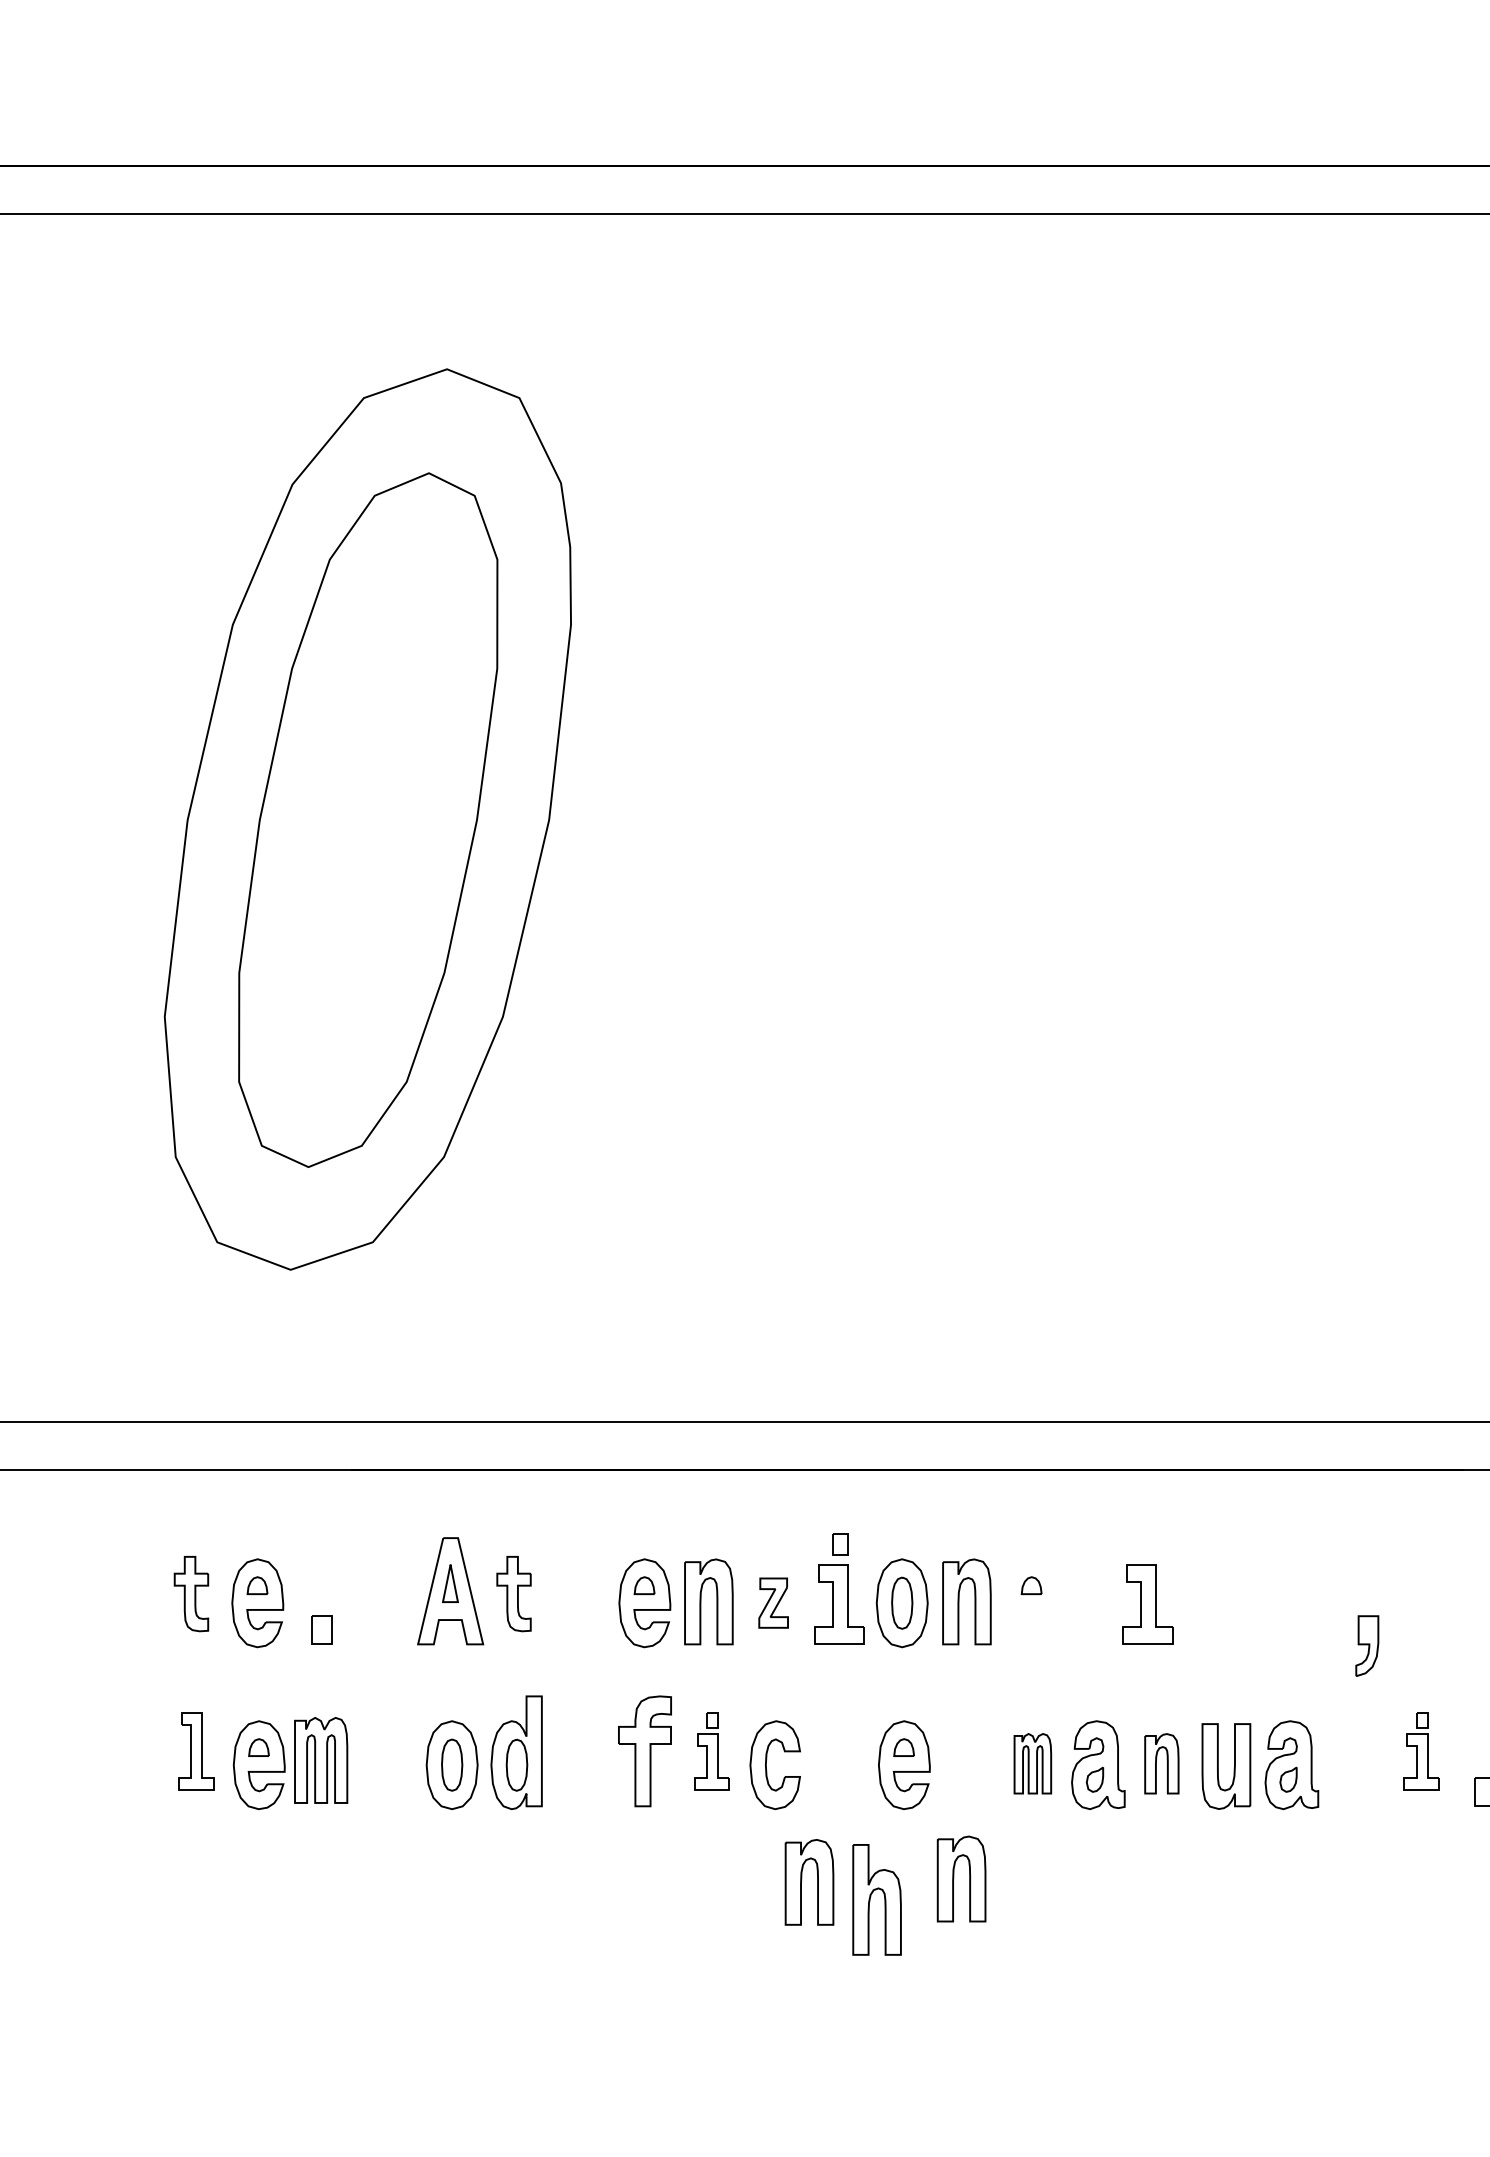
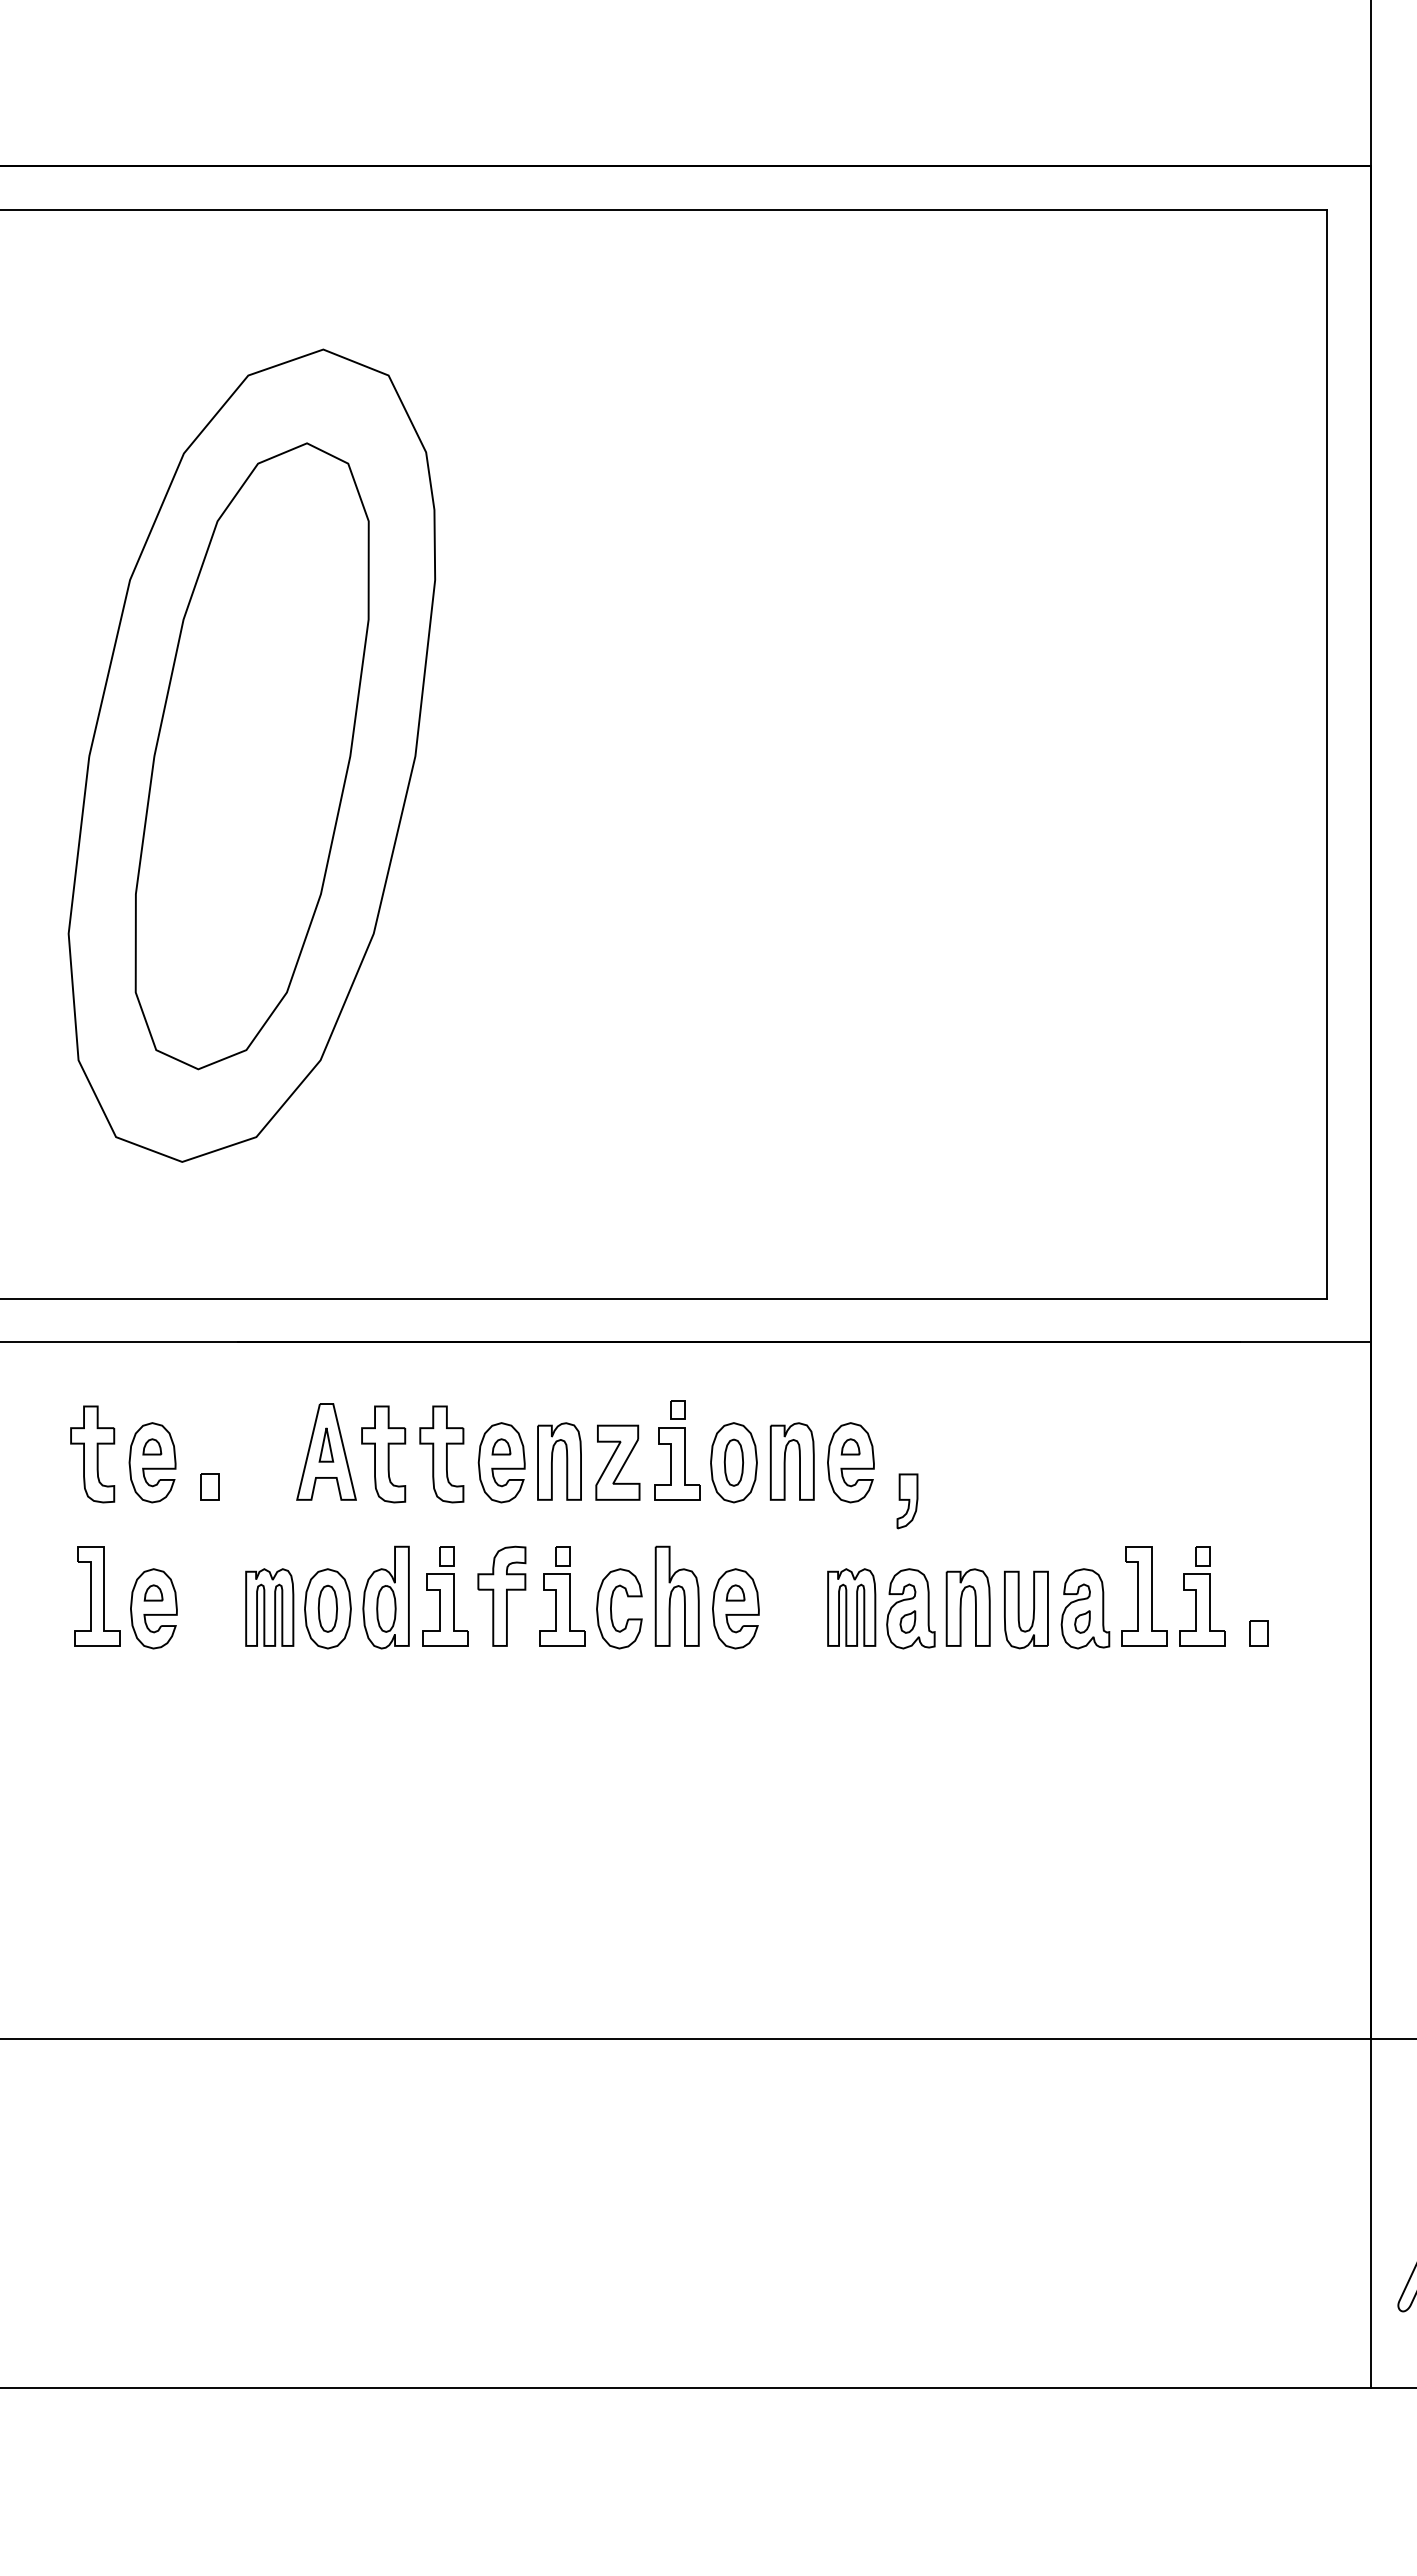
part: (191, 1594) -> (92, 1454), size x1.43
part: (513, 1594) -> (383, 1454), size x1.43
part: (578, 1594) -> (441, 1454), added
part: (773, 1602) -> (617, 1462), size x1.67
part: (1031, 1602) -> (850, 1462), added
part: (1147, 1604) -> (955, 1463), removed
part: (1367, 1646) -> (907, 1501), moved
part: (196, 1751) -> (97, 1596), size x1.43
part: (582, 1751) -> (445, 1596), added
part: (712, 1751) -> (562, 1596), size x1.43
part: (1357, 1751) -> (1144, 1596), added
part: (1421, 1751) -> (1202, 1596), size x1.43
part: (320, 1760) -> (269, 1607), moved
part: (1032, 1763) -> (851, 1607), size x1.43
part: (1161, 1763) -> (967, 1607), size x1.43
part: (953, 1878) -> (780, 1711), removed
part: (808, 1882) -> (649, 1714), removed
part: (876, 1898) -> (676, 1595), moved

